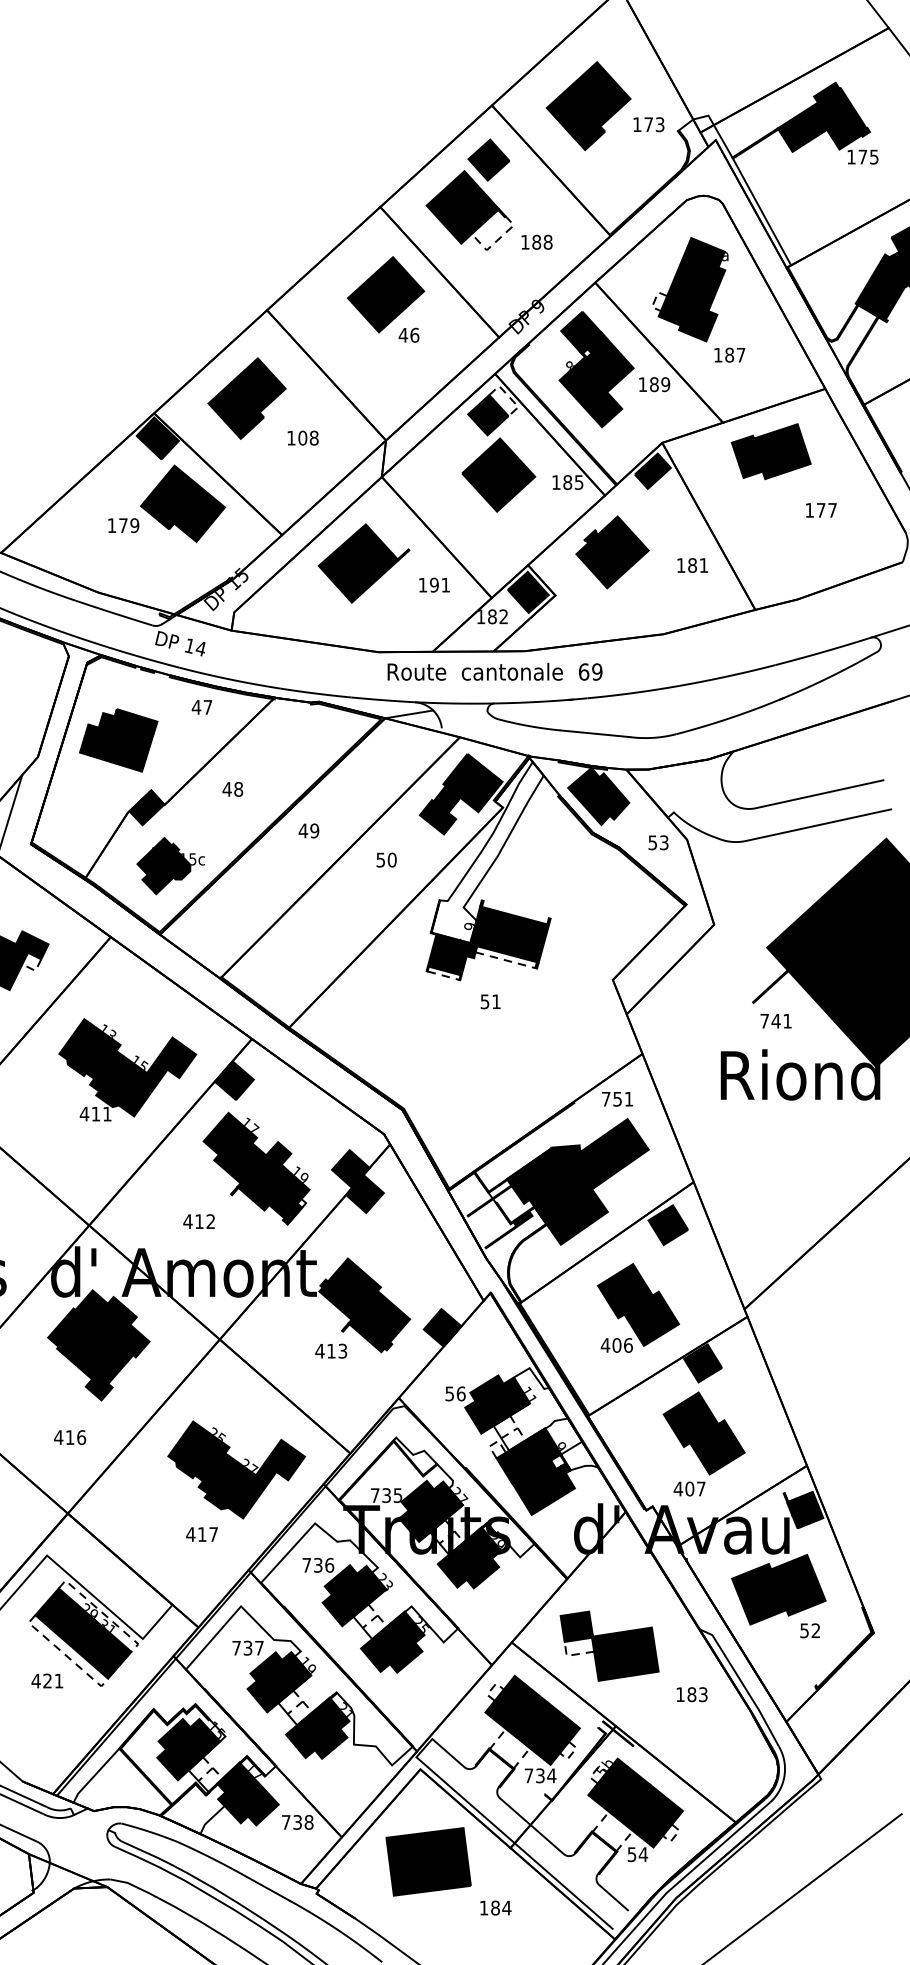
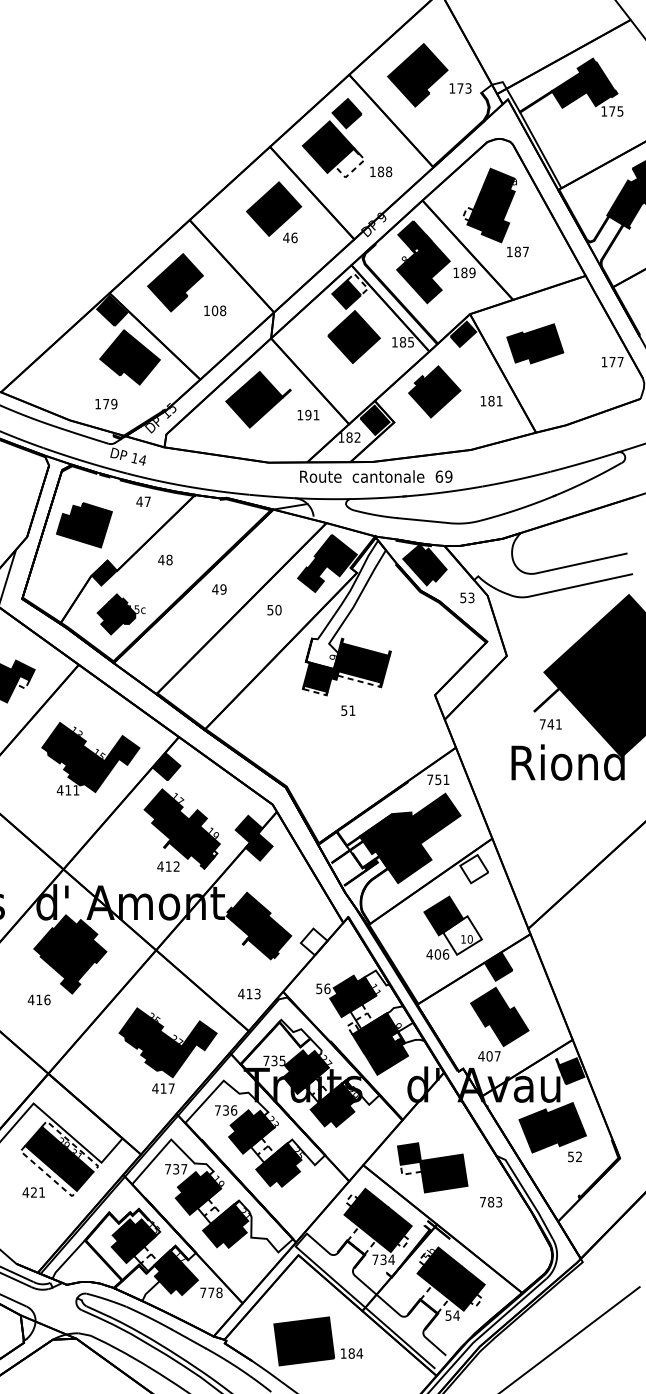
part: (770, 451) -> (534, 343), moved
text: (821, 510) -> (612, 362), moved
text: (123, 525) -> (106, 404), moved
text: (494, 671) -> (375, 476), moved
text: (198, 1221) -> (167, 866), moved
fill: (668, 1225) -> (474, 869), removed
fill: (651, 1318) -> (462, 935), removed
fill: (442, 1327) -> (314, 941), removed
text: (331, 1350) -> (249, 993), moved
text: (70, 1437) -> (39, 999), moved
text: (201, 1534) -> (163, 1088), moved
text: (680, 1694) -> (482, 1202), 183 -> 783
text: (297, 1822) -> (211, 1292), 738 -> 778
part: (428, 1861) -> (304, 1341), moved

